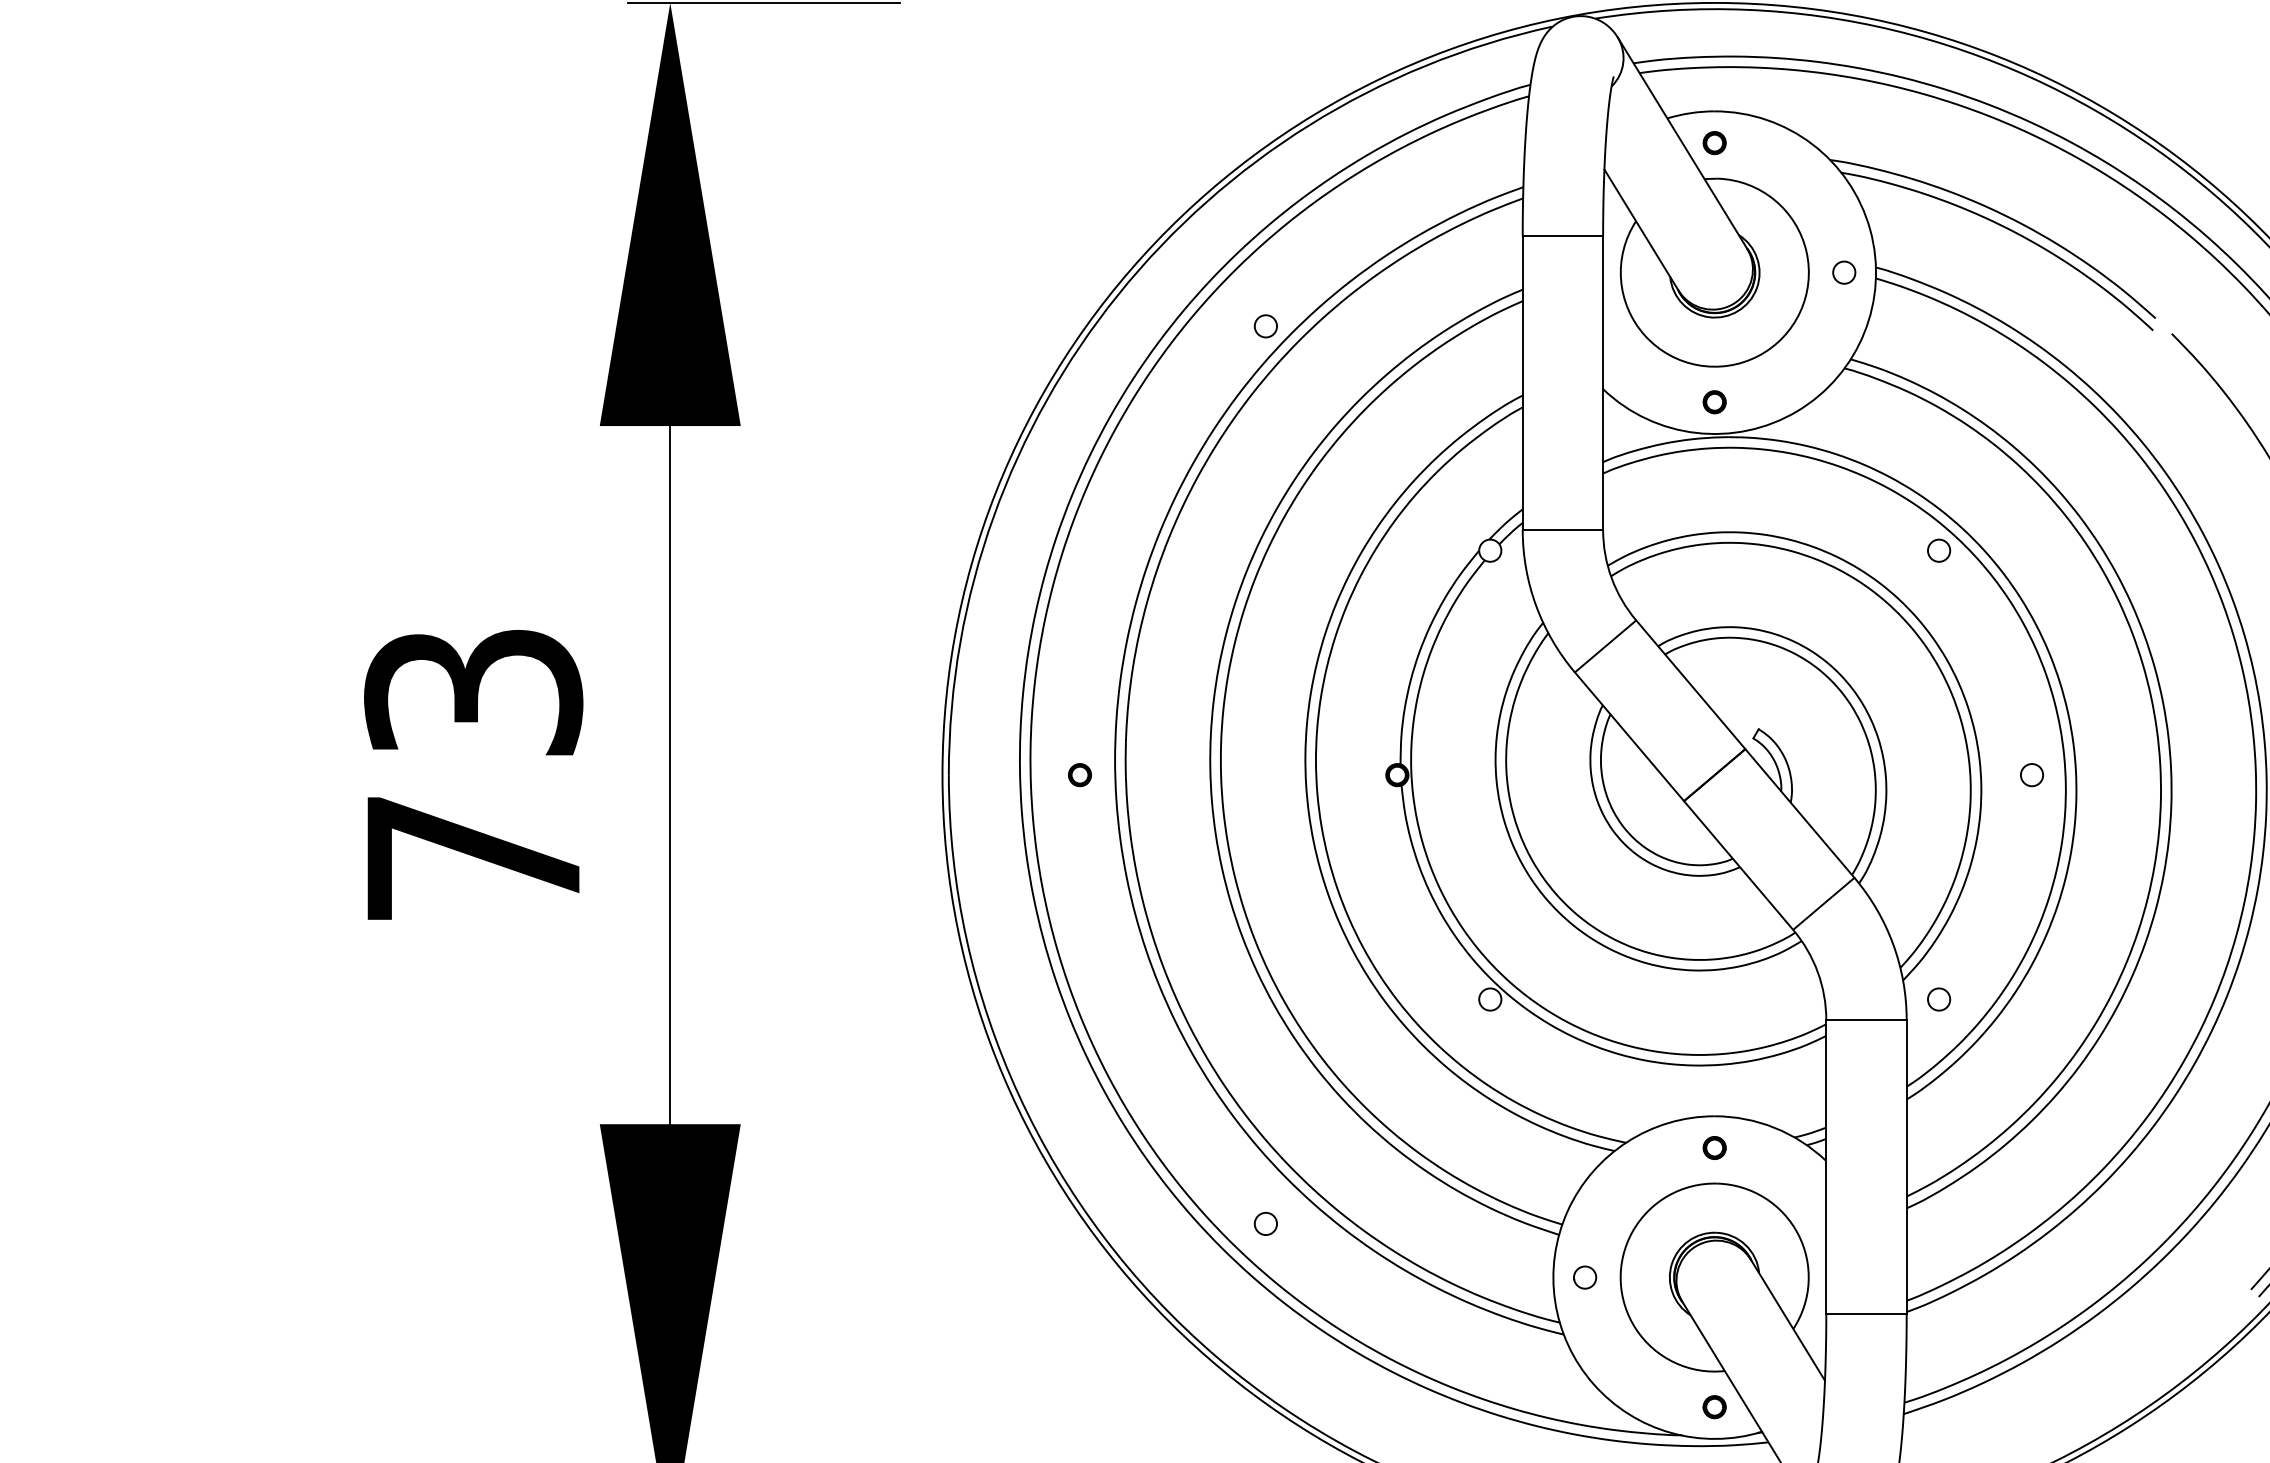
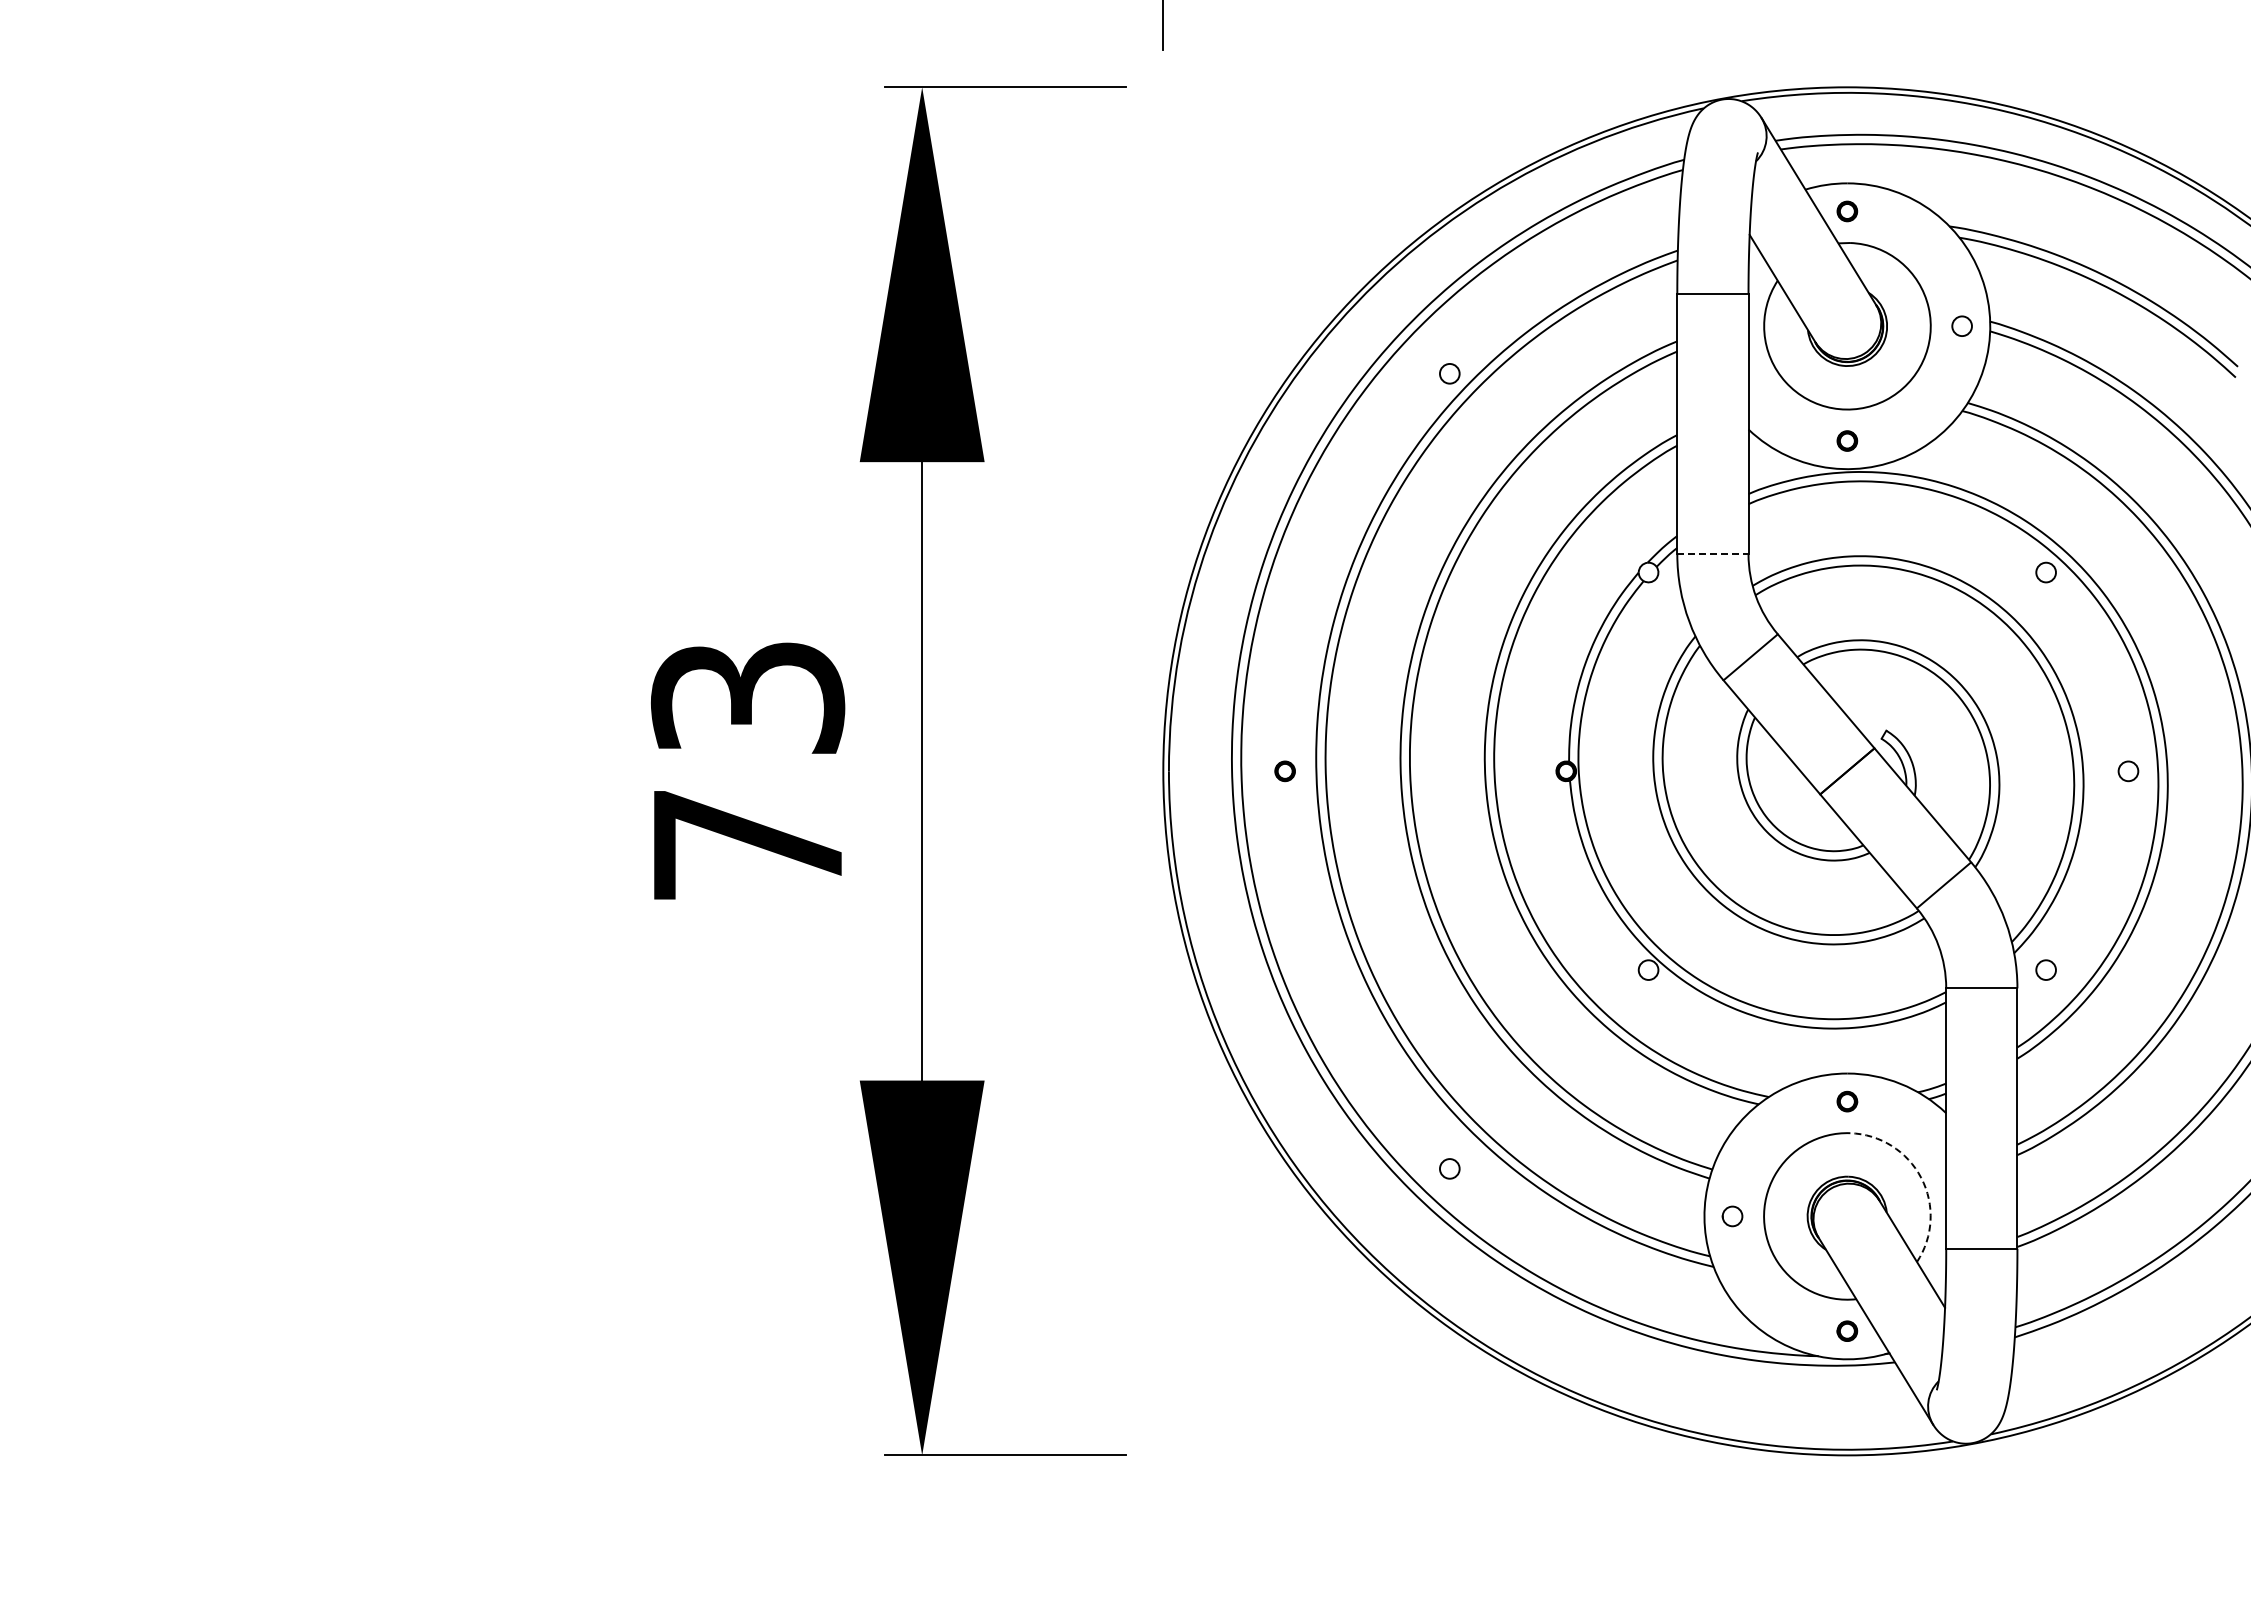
line: (1562, 530) -> (1712, 554), solid -> dashed
arc: (1798, 1233) -> (1921, 1177), solid -> dashed

